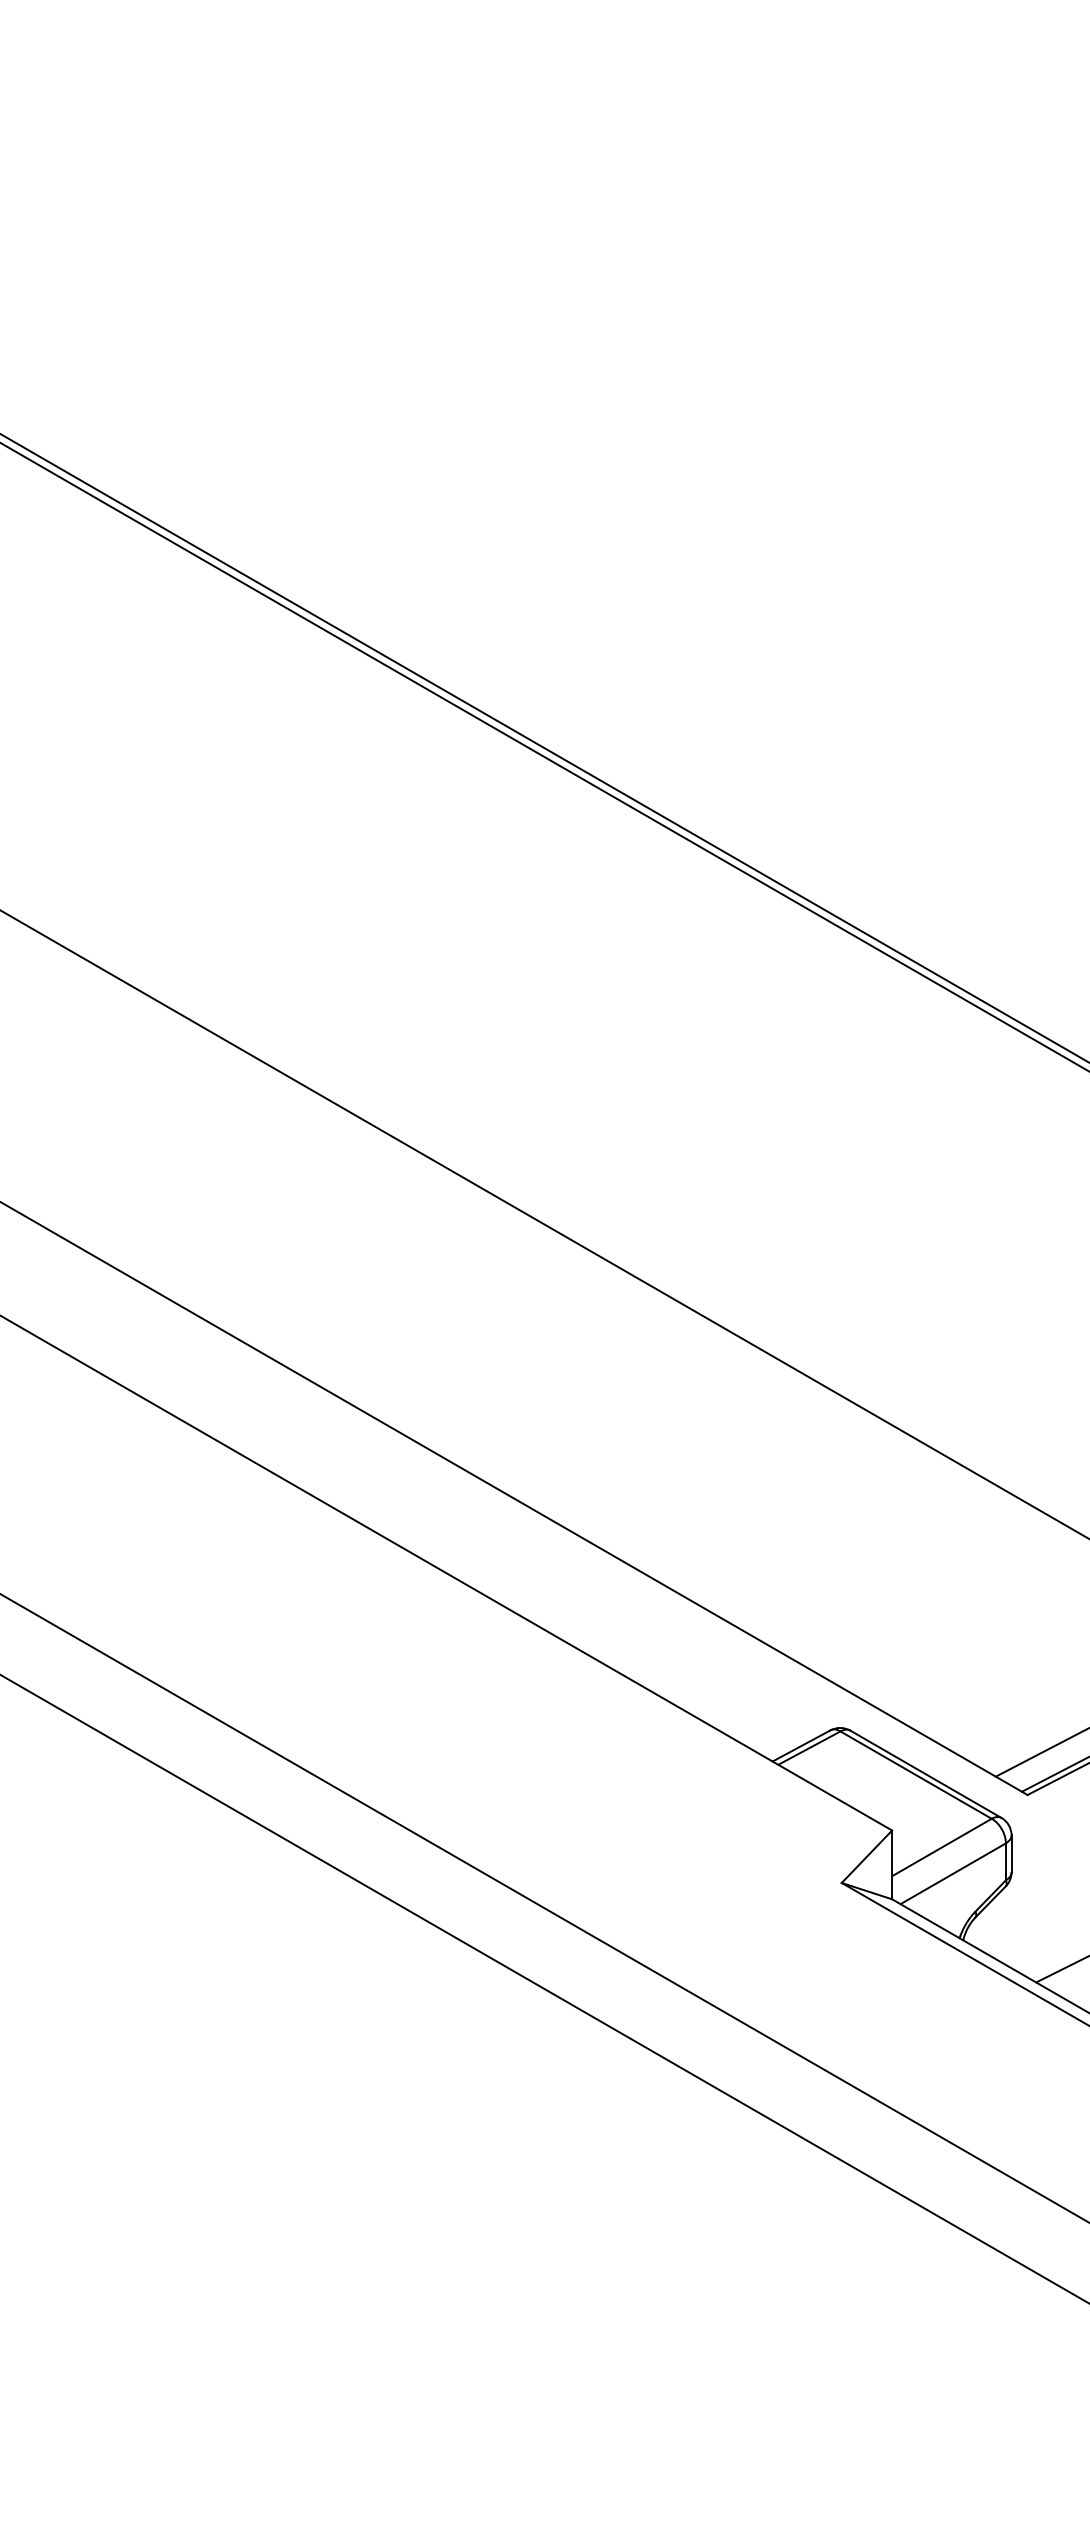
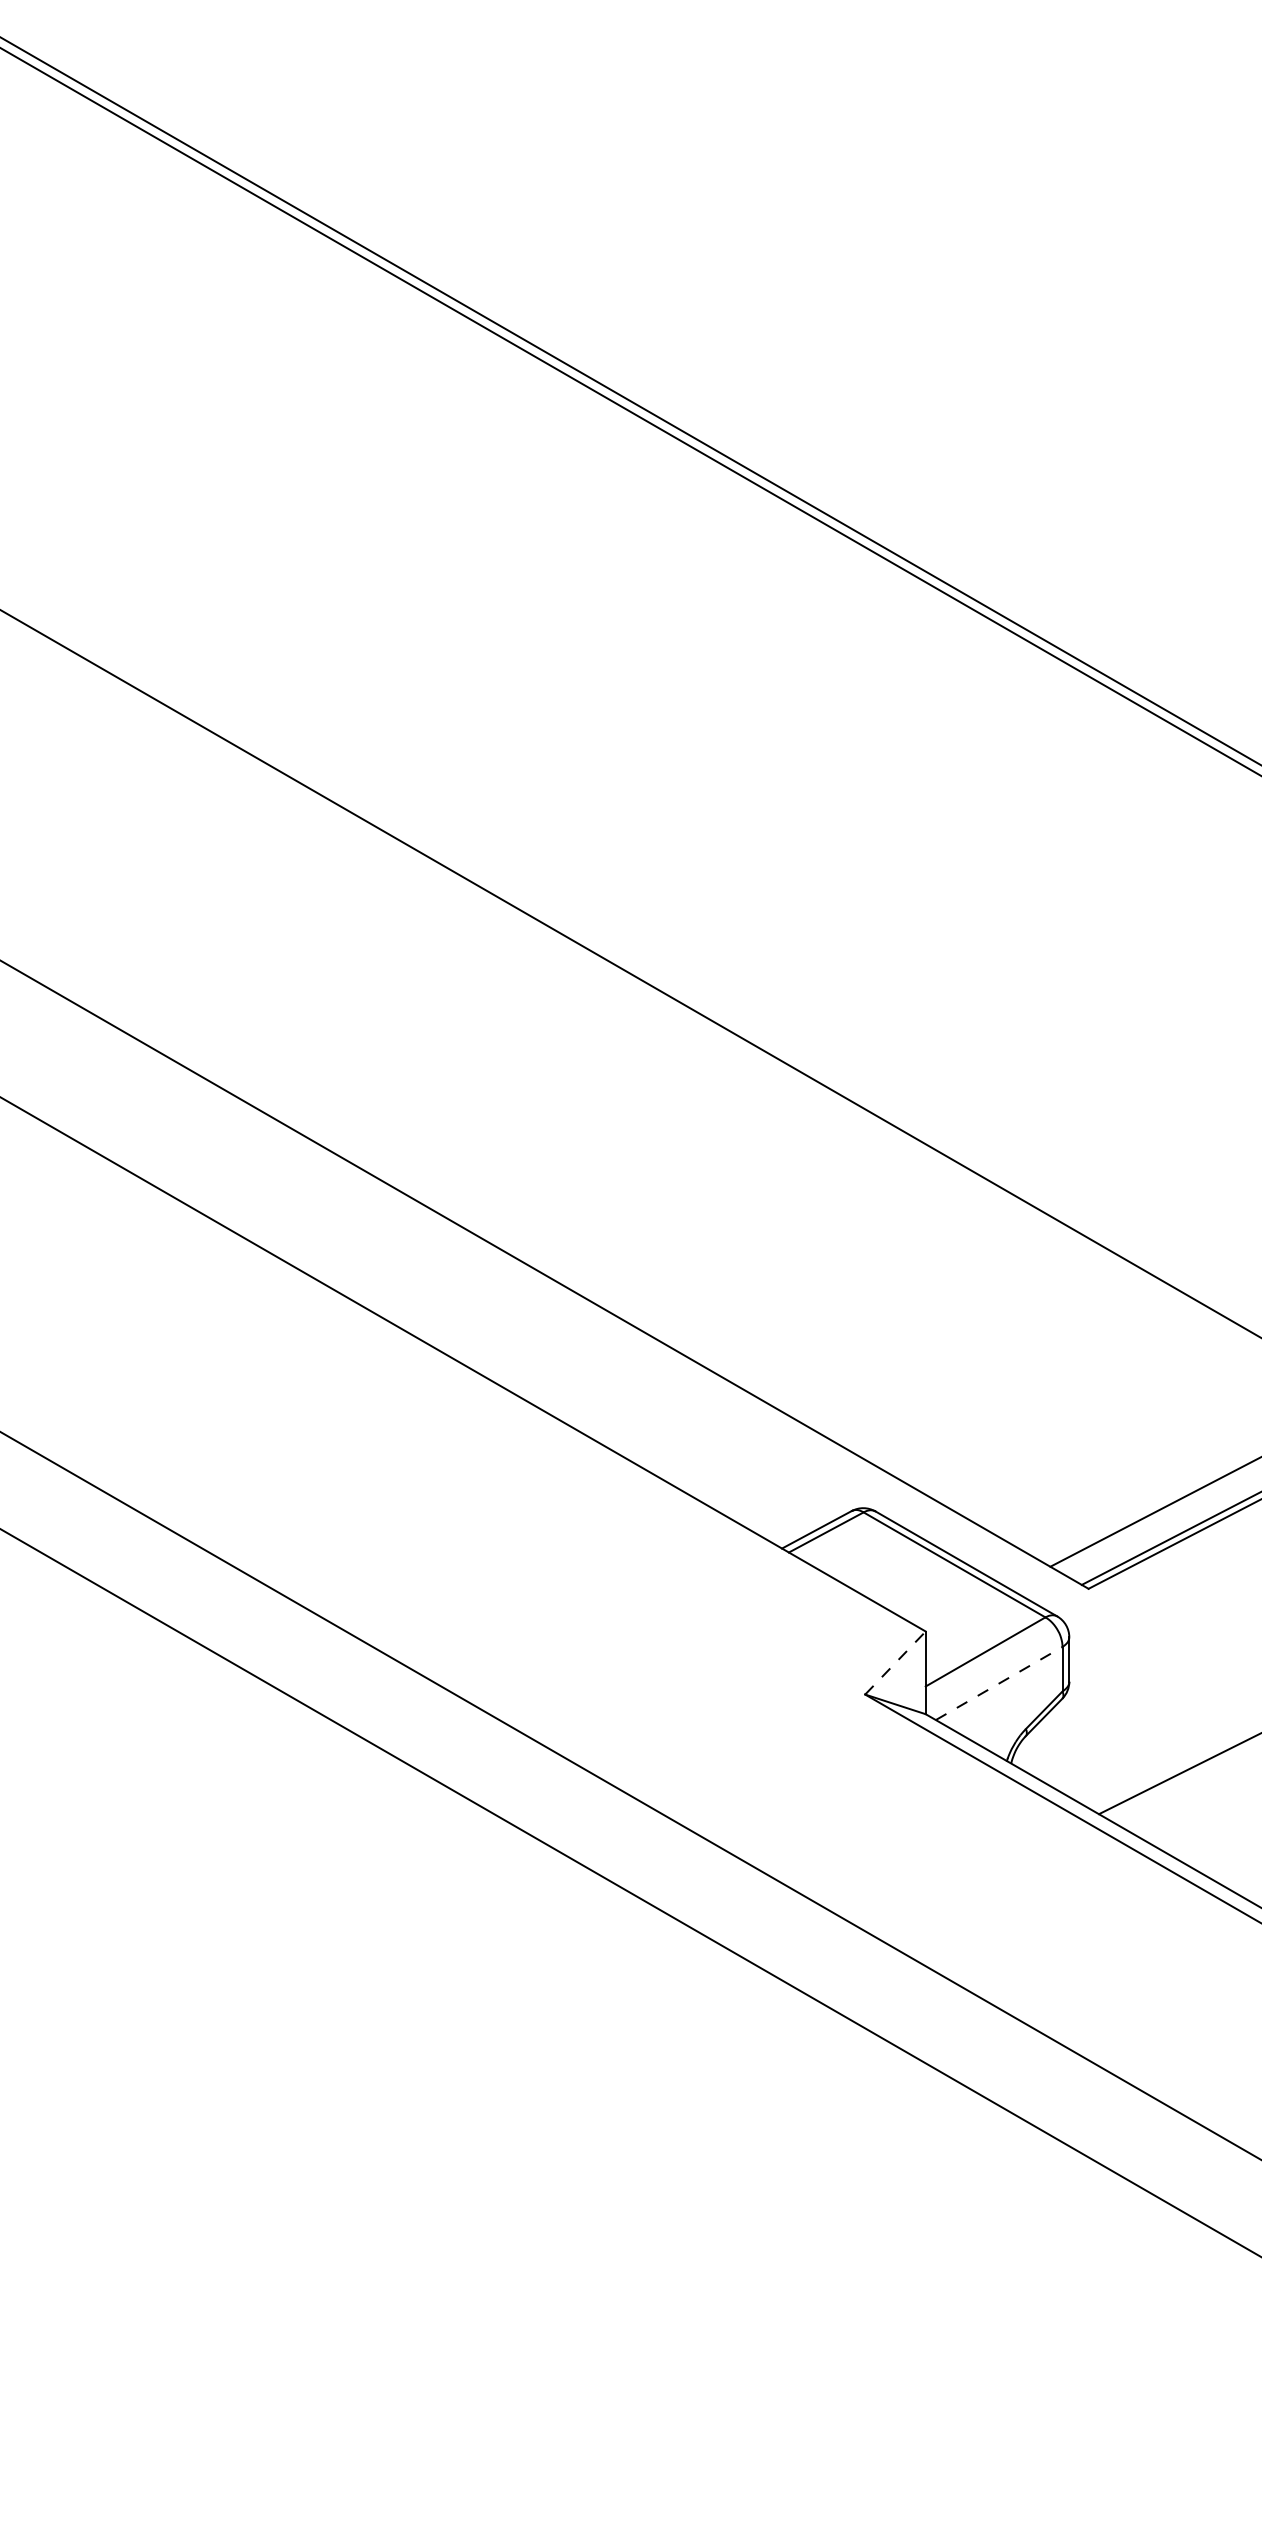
line: (867, 1856) -> (896, 1662), solid -> dashed
line: (953, 1873) -> (999, 1683), solid -> dashed

